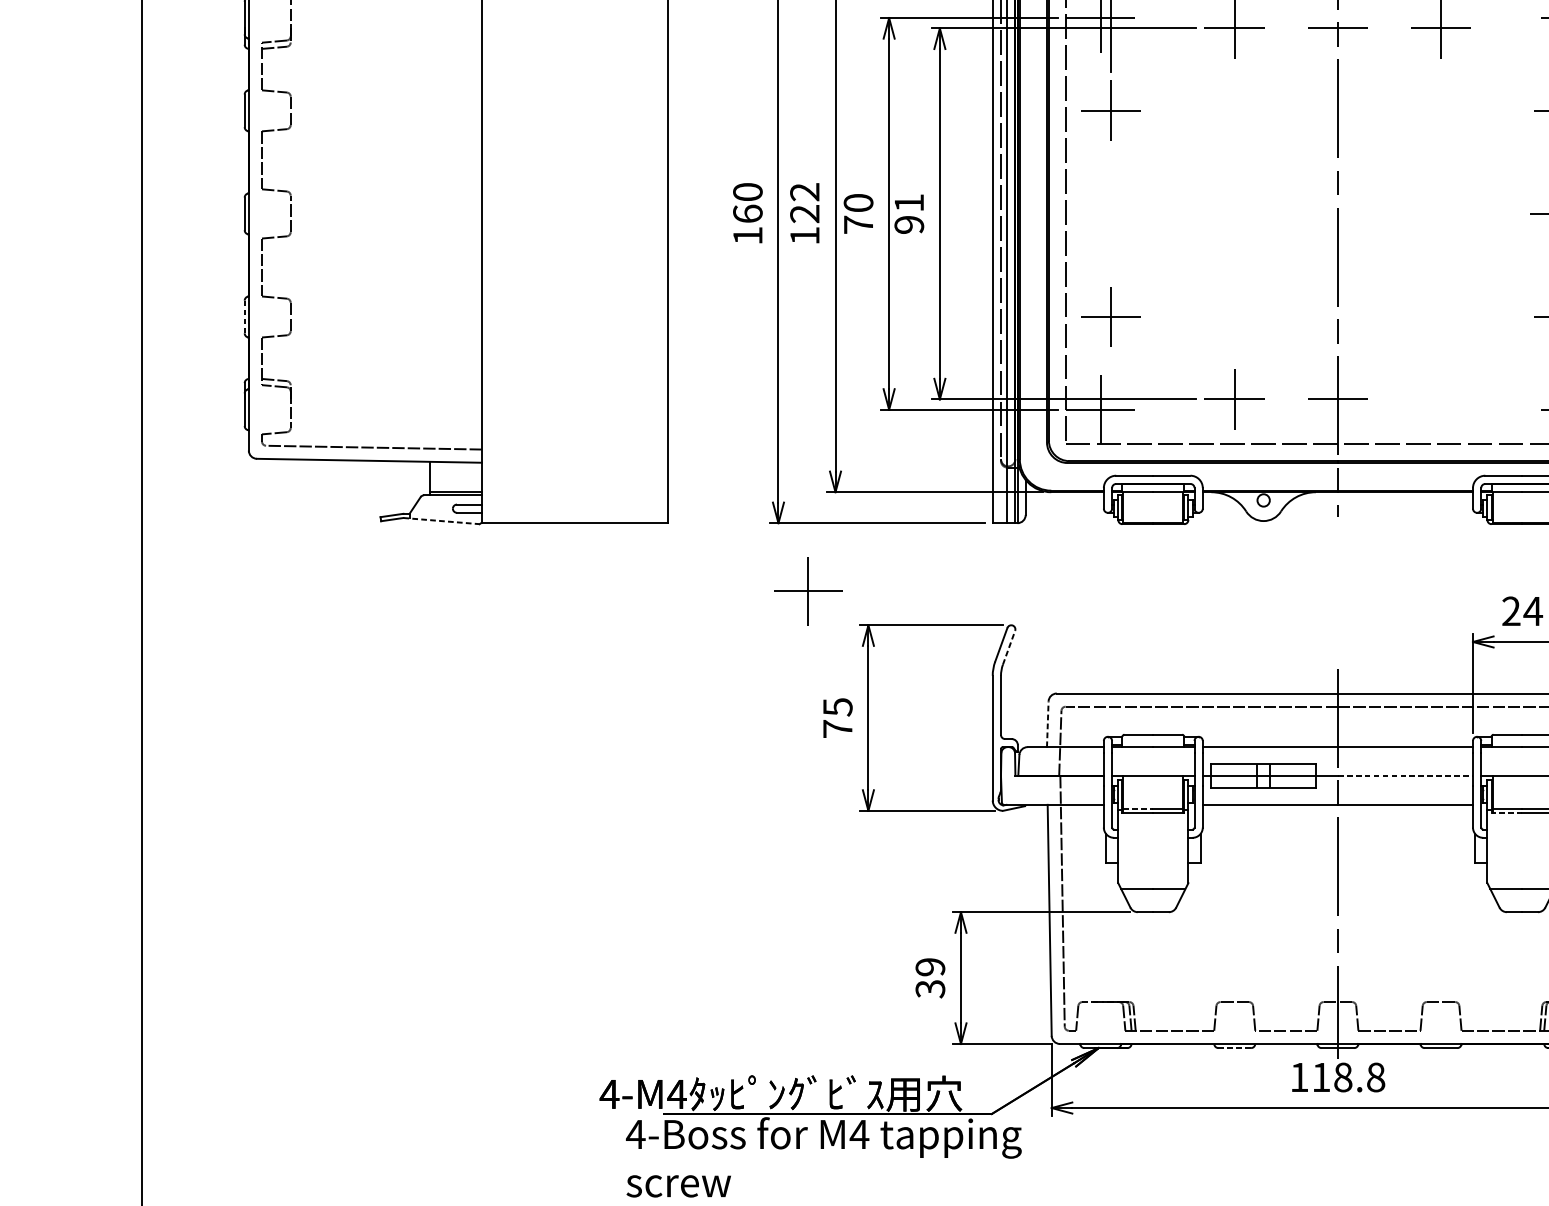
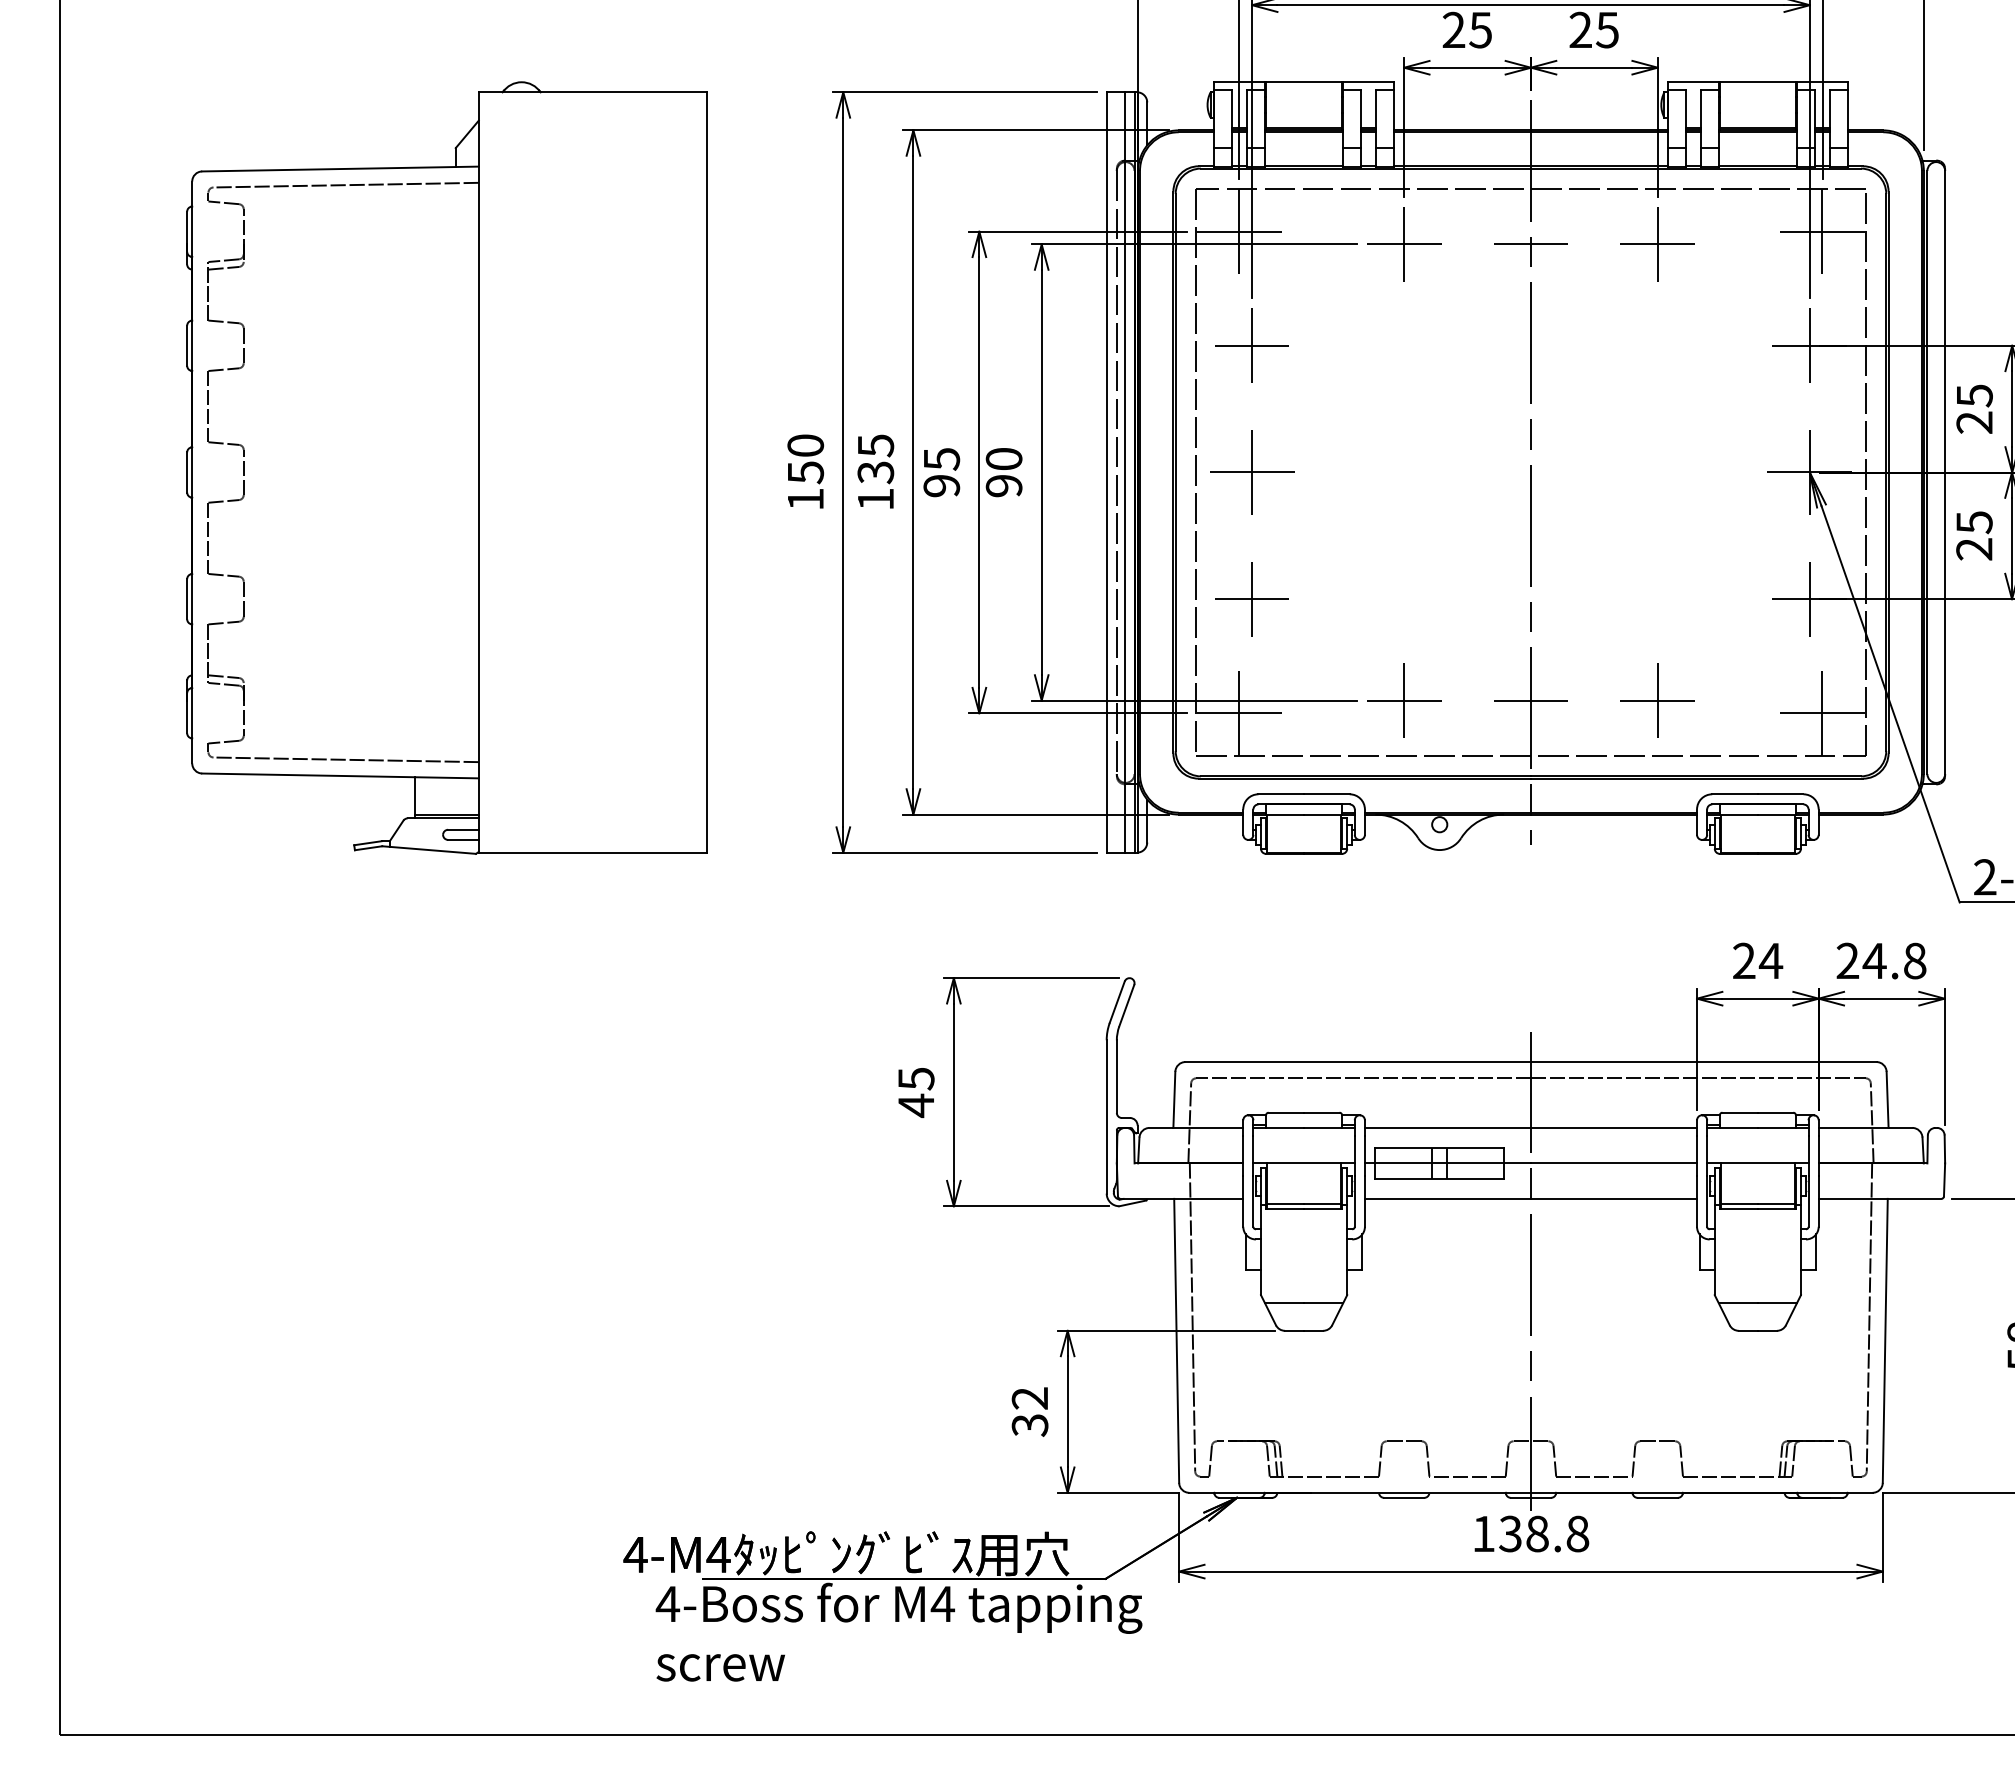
text: (908, 202) -> (1003, 458), 91 -> 90
text: (804, 203) -> (875, 459), 122 -> 135
text: (747, 213) -> (805, 472), 160 -> 150
text: (858, 213) -> (941, 472), 70 -> 95
line: (244, 317) -> (187, 599), dashed -> solid
part: (1440, 399) -> (1657, 700), added
line: (441, 521) -> (429, 850), dashed -> solid
part: (808, 591) -> (1252, 472), moved
line: (1008, 647) -> (1126, 1005), dashed -> solid
line: (1047, 723) -> (1174, 1099), dashed -> solid
text: (837, 728) -> (915, 1105), 75 -> 45
line: (1405, 776) -> (1614, 1163), dashed -> solid
line: (1139, 808) -> (1286, 1203), dashed -> solid
line: (1506, 813) -> (1738, 1209), dashed -> solid
text: (930, 967) -> (1030, 1398), 39 -> 32
line: (1235, 1047) -> (1404, 1497), dashed -> solid
text: (1321, 1077) -> (1510, 1533), 118.8 -> 138.8

